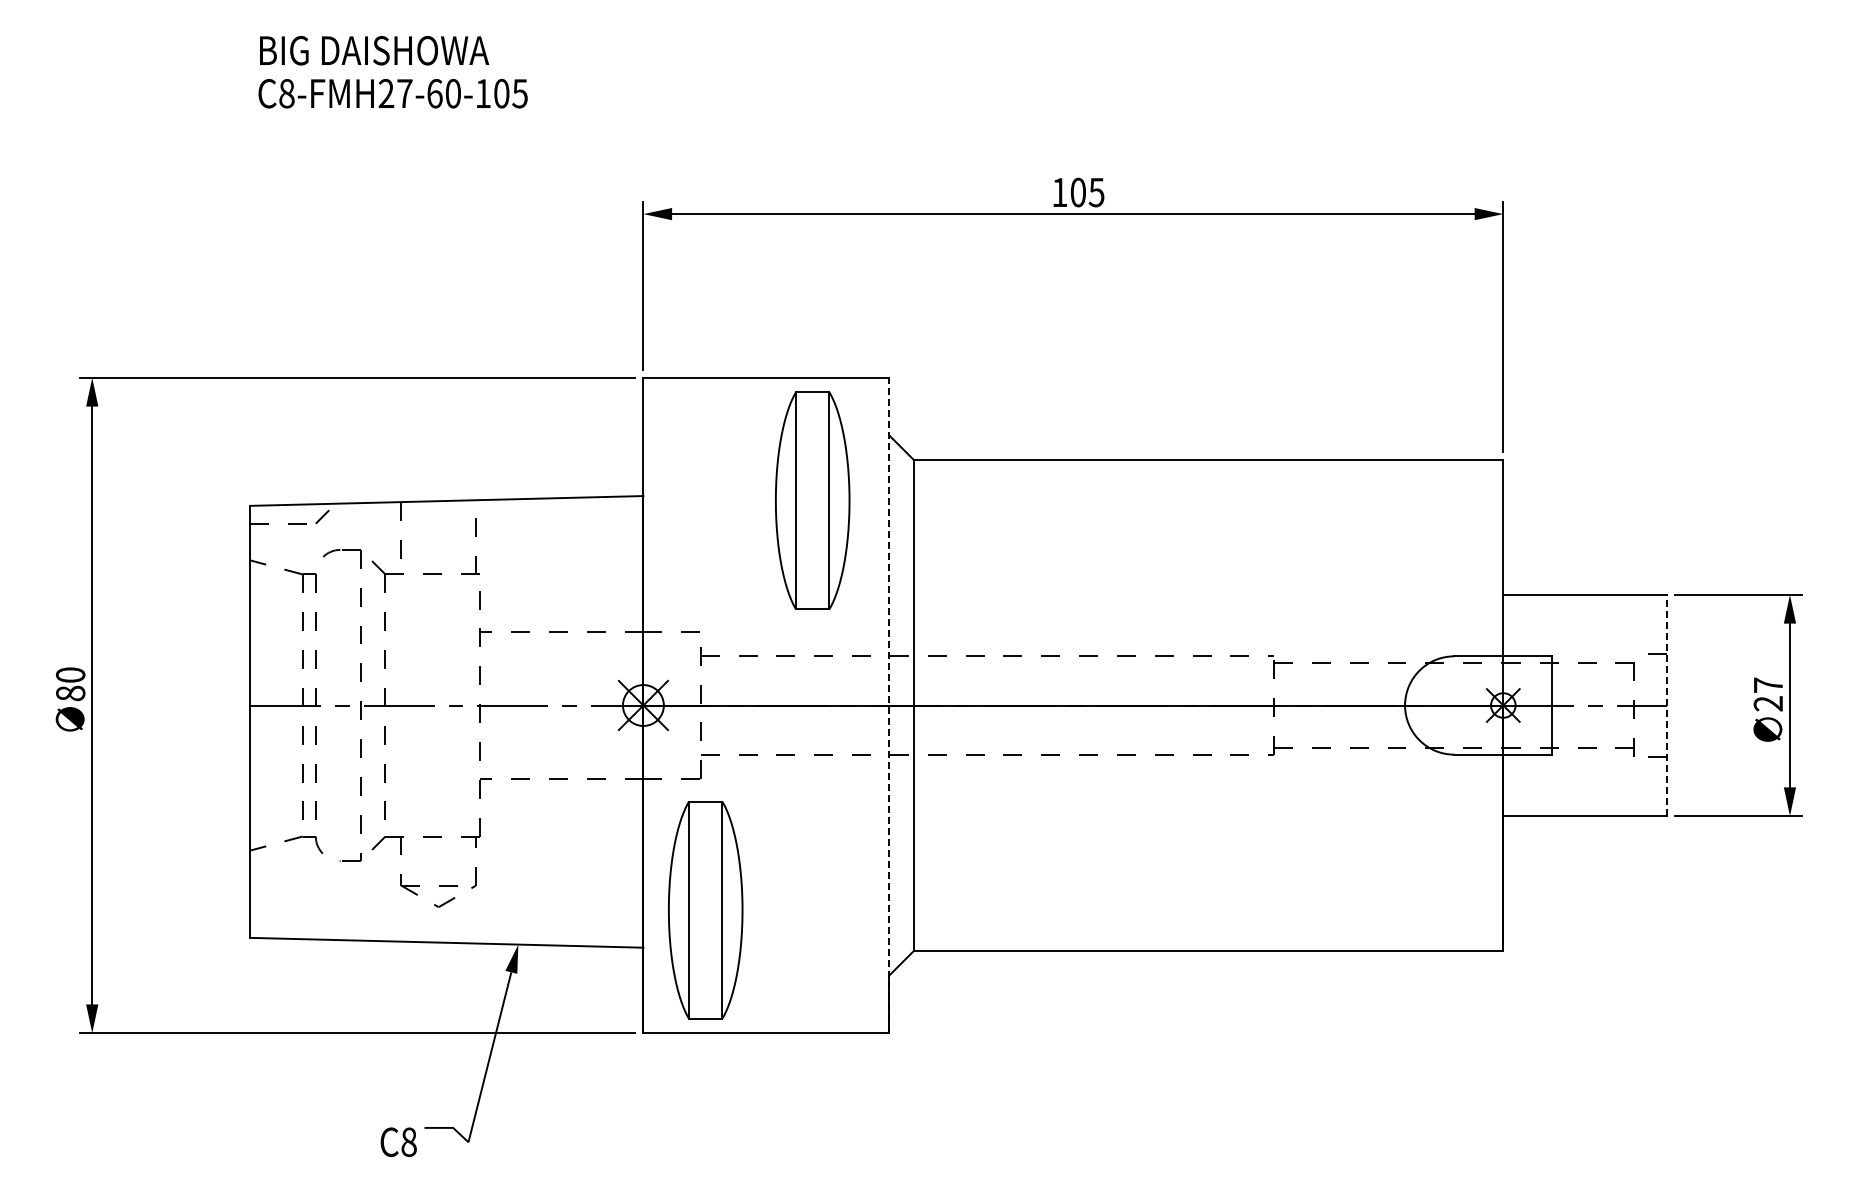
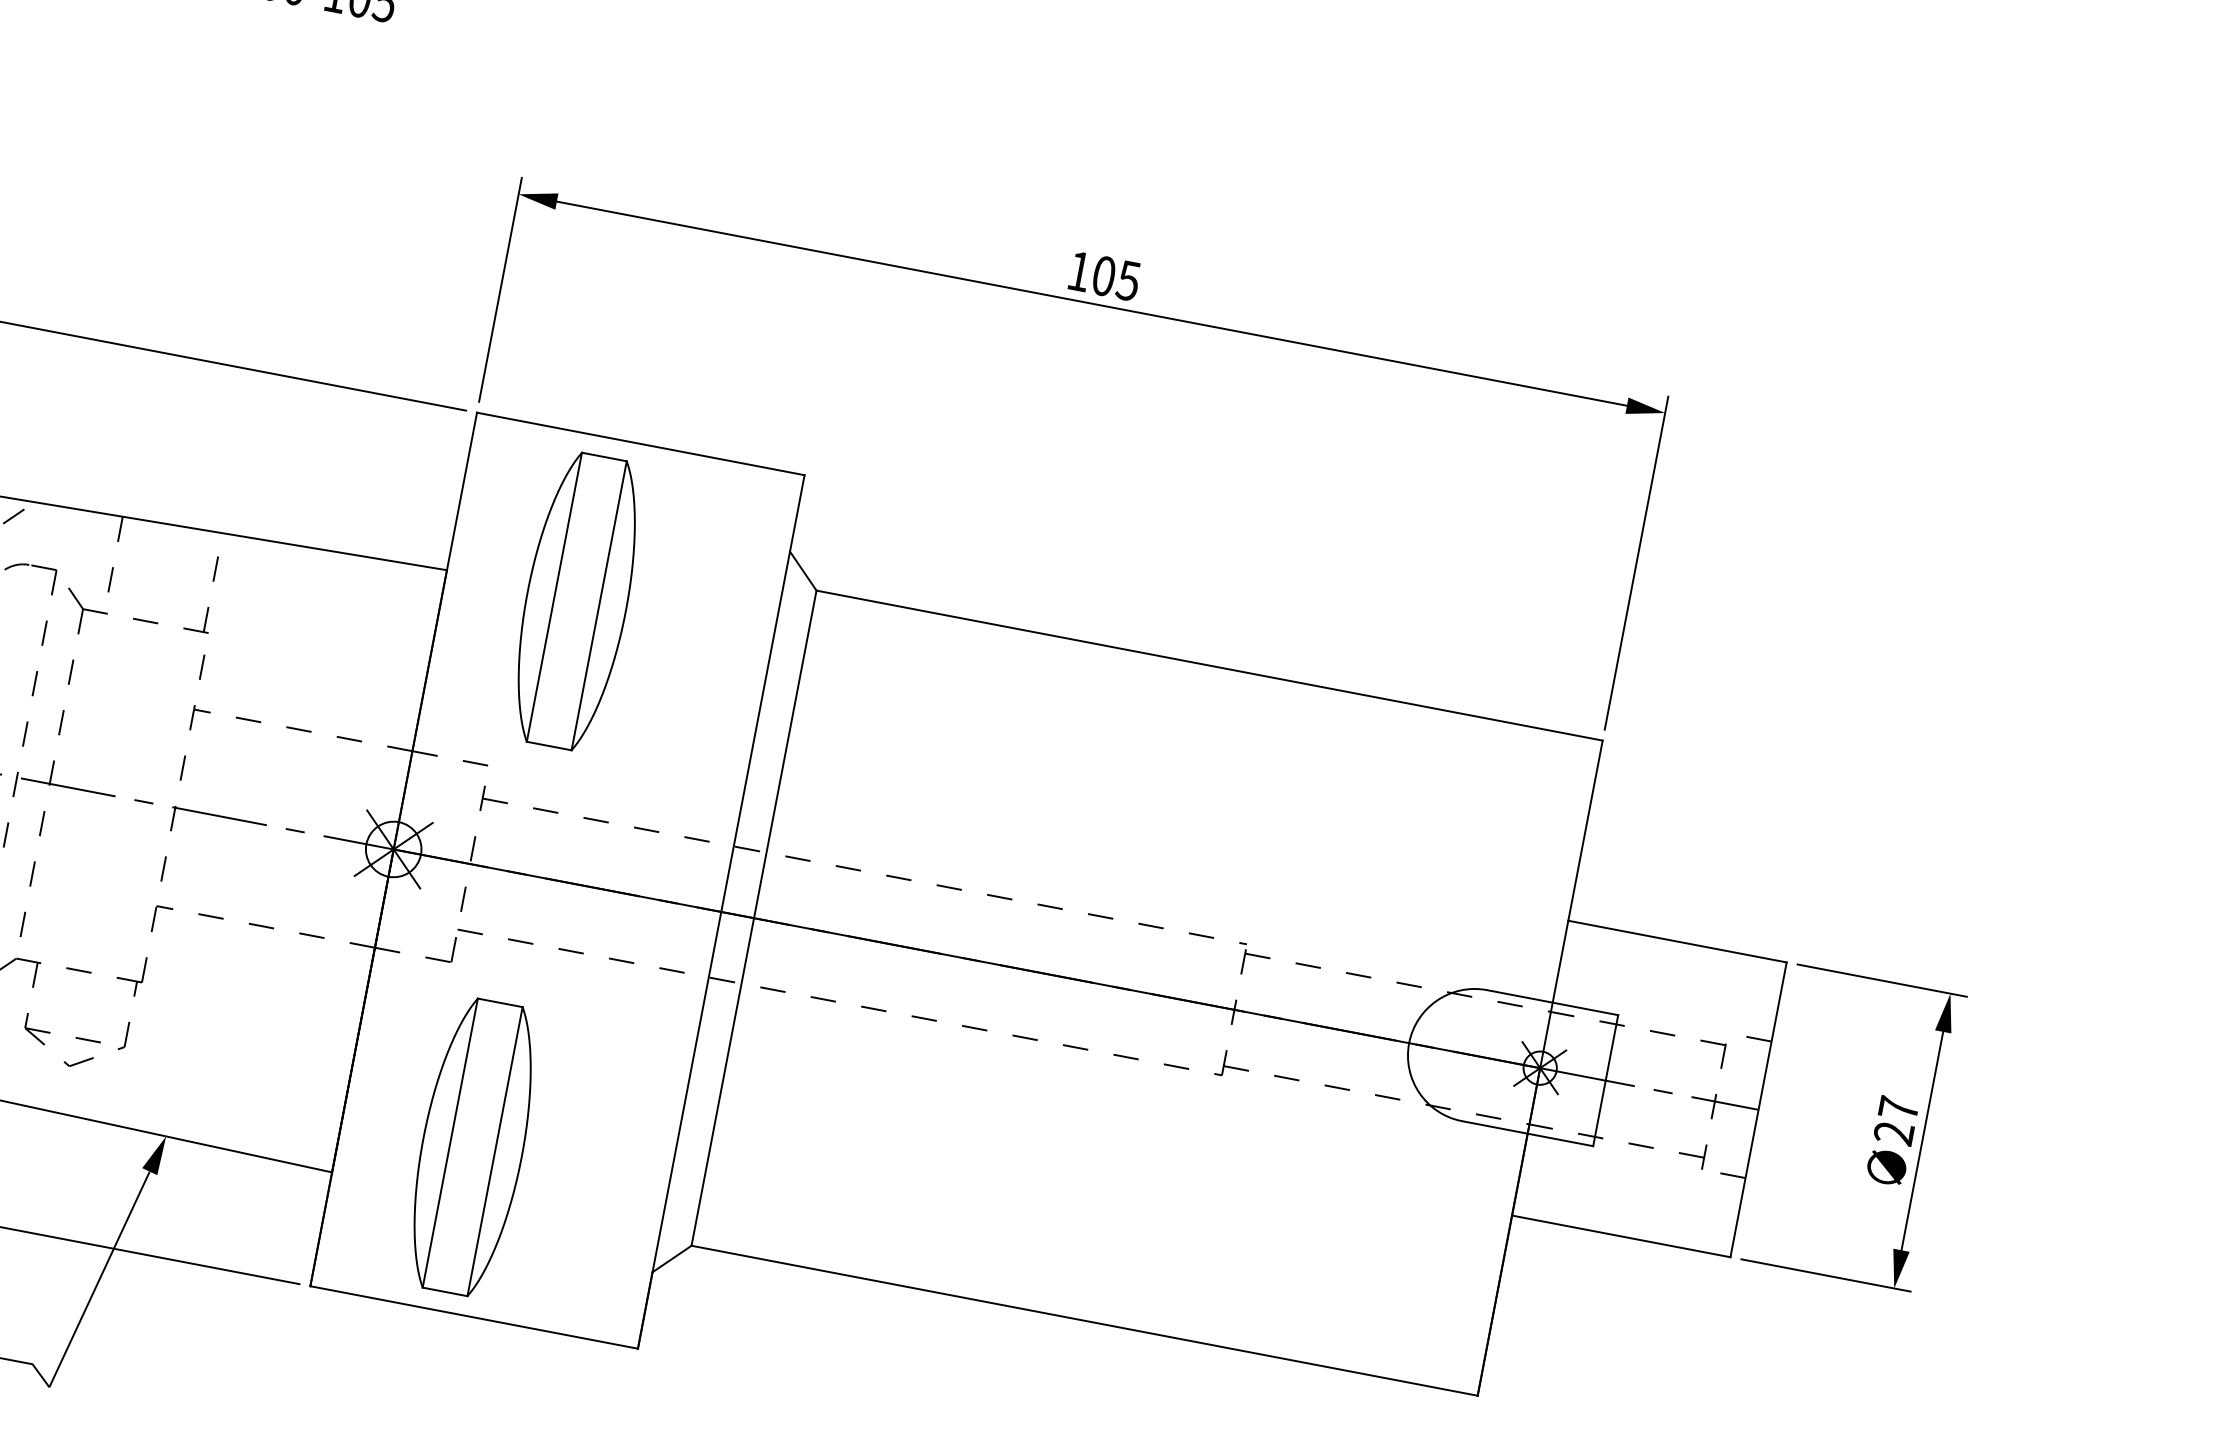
part: (812, 500) -> (576, 601), moved
line: (889, 705) -> (721, 912), dashed -> solid
line: (1667, 705) -> (1759, 1109), dashed -> solid
part: (705, 910) -> (472, 1147), moved

